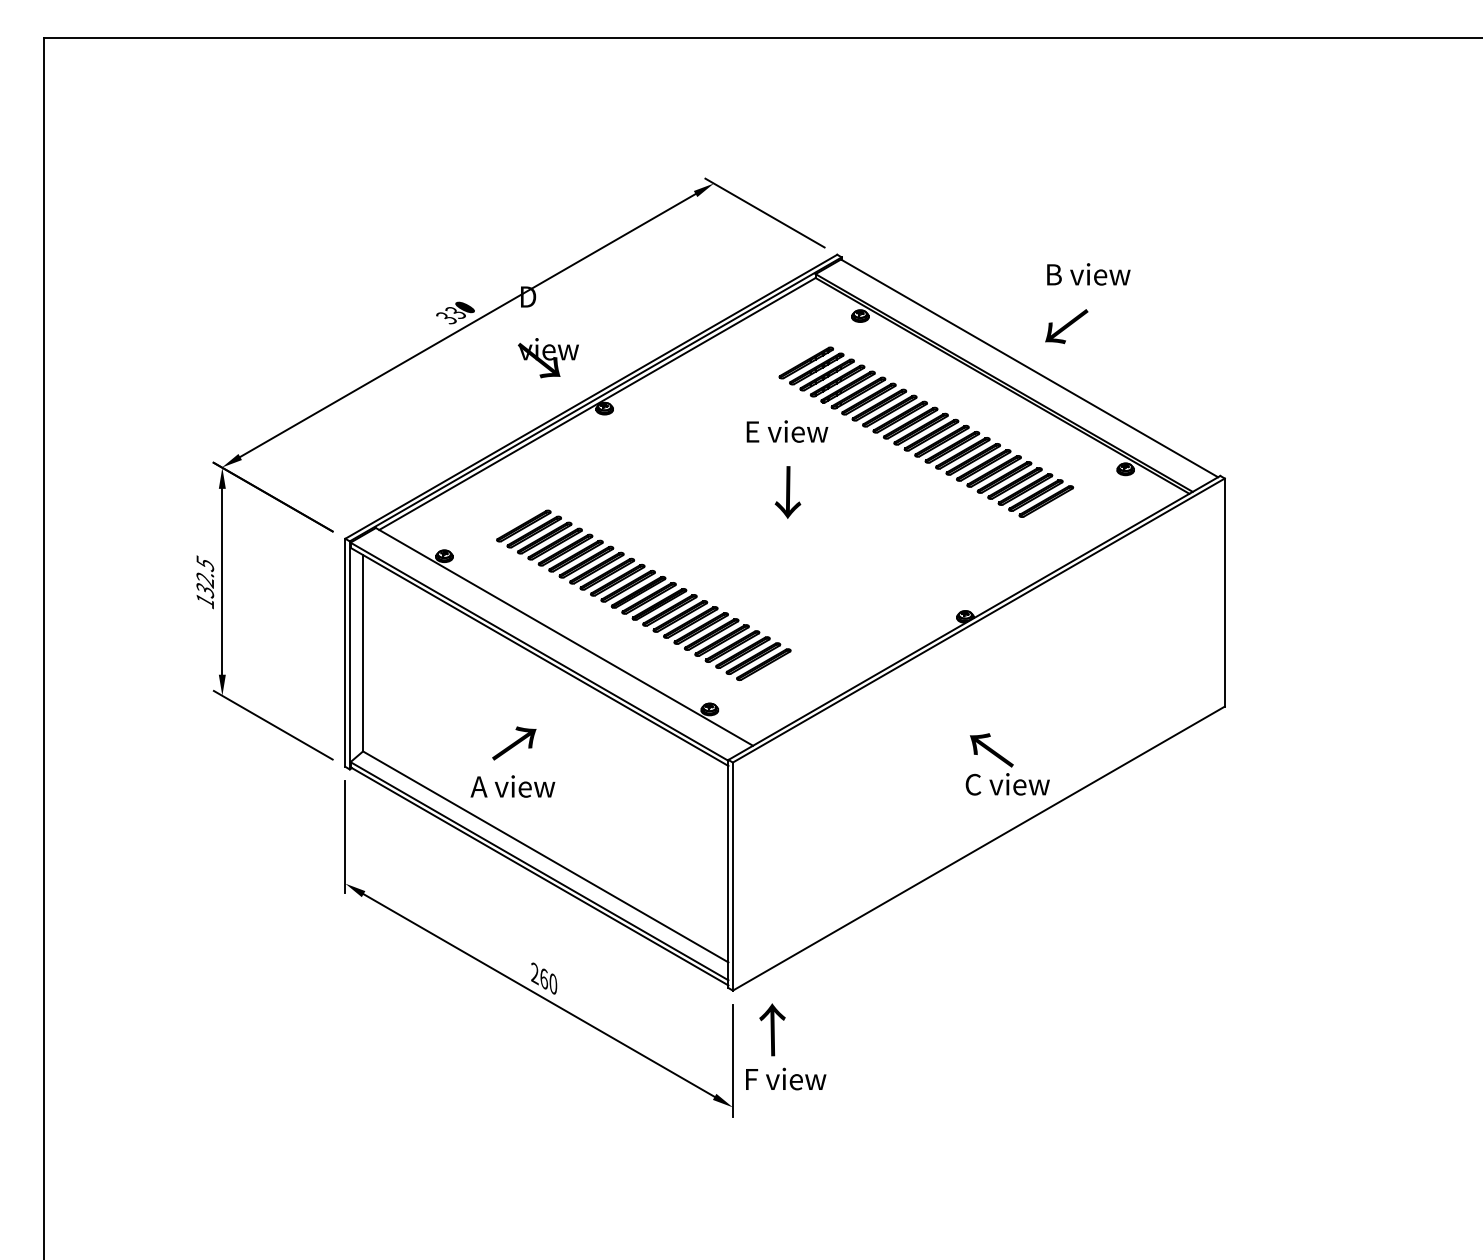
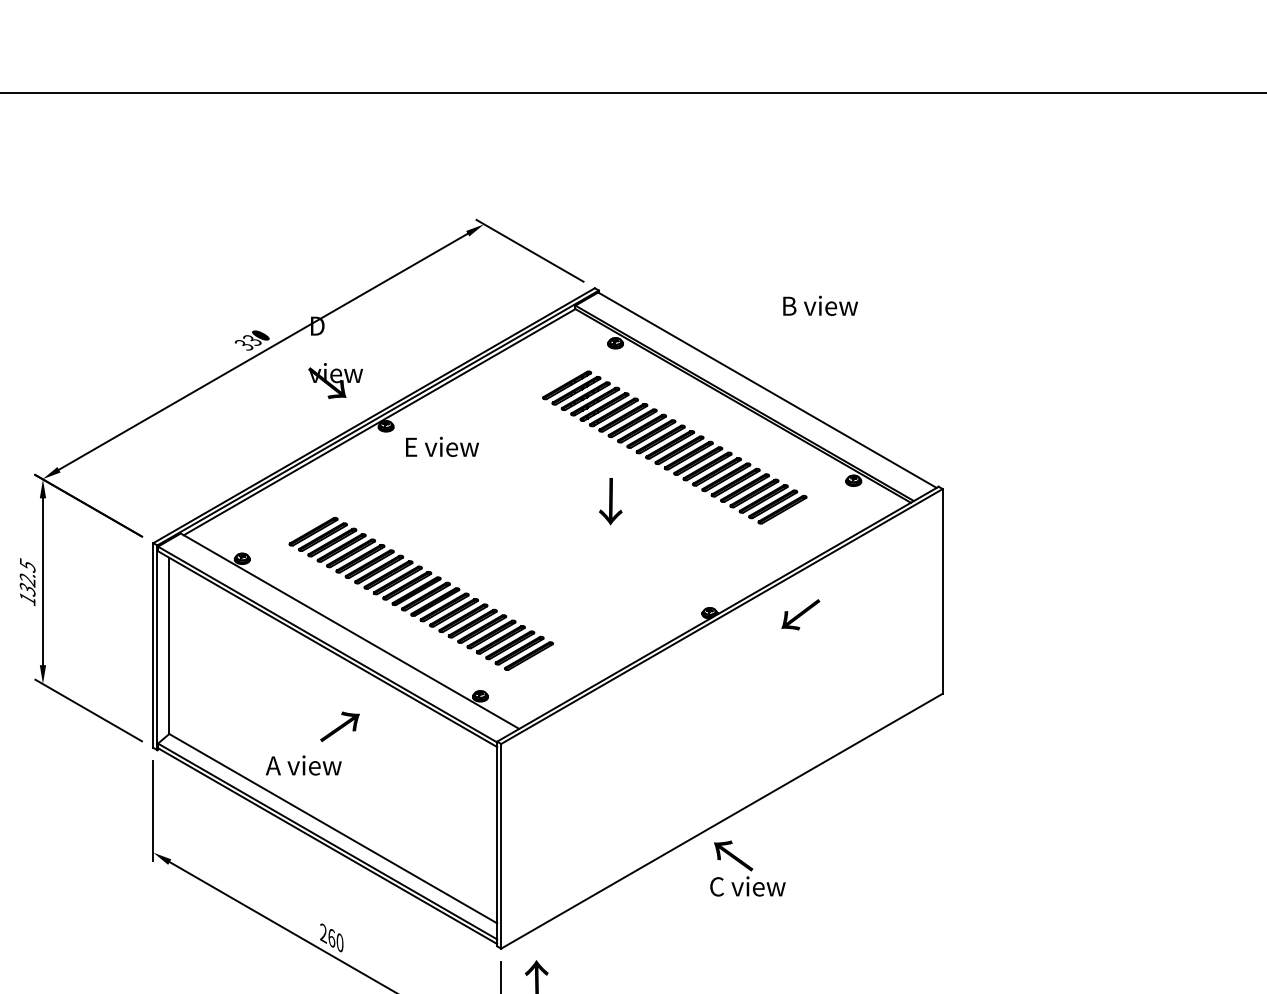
text: (1066, 326) -> (800, 614), moved
text: (787, 431) -> (442, 446), moved
text: (787, 492) -> (610, 501), moved
text: (514, 743) -> (340, 726), moved
text: (1007, 764) -> (747, 868), moved

